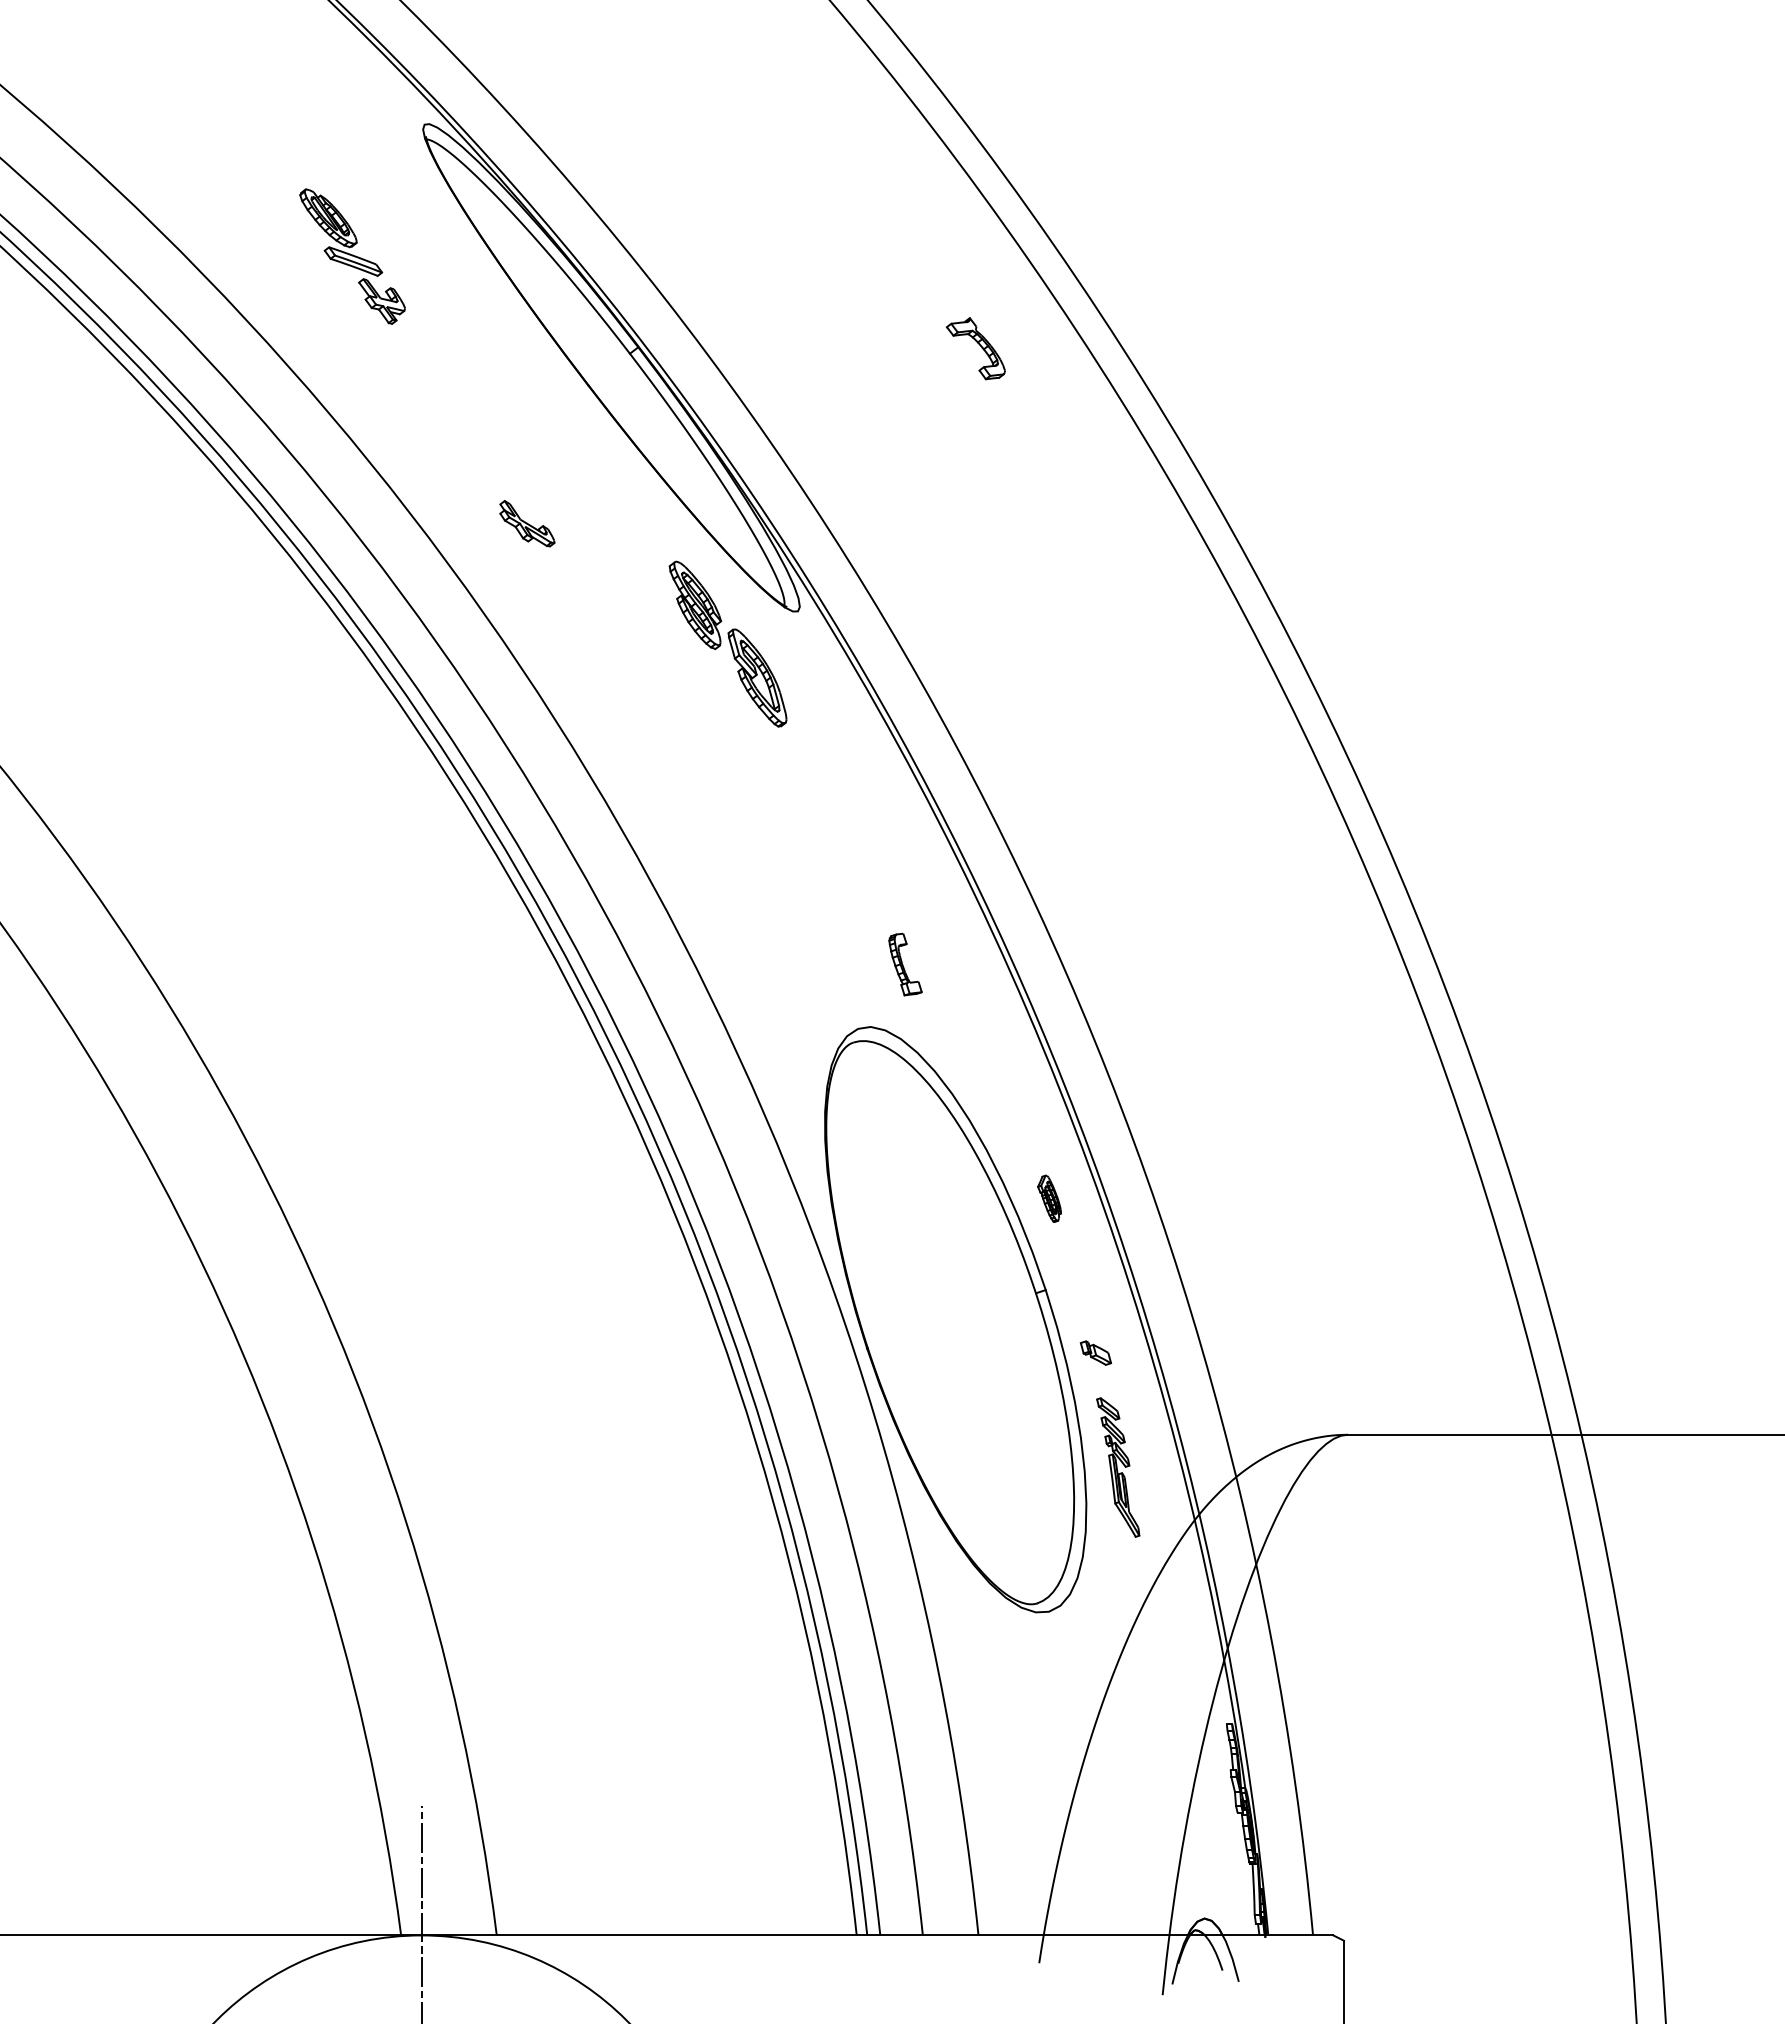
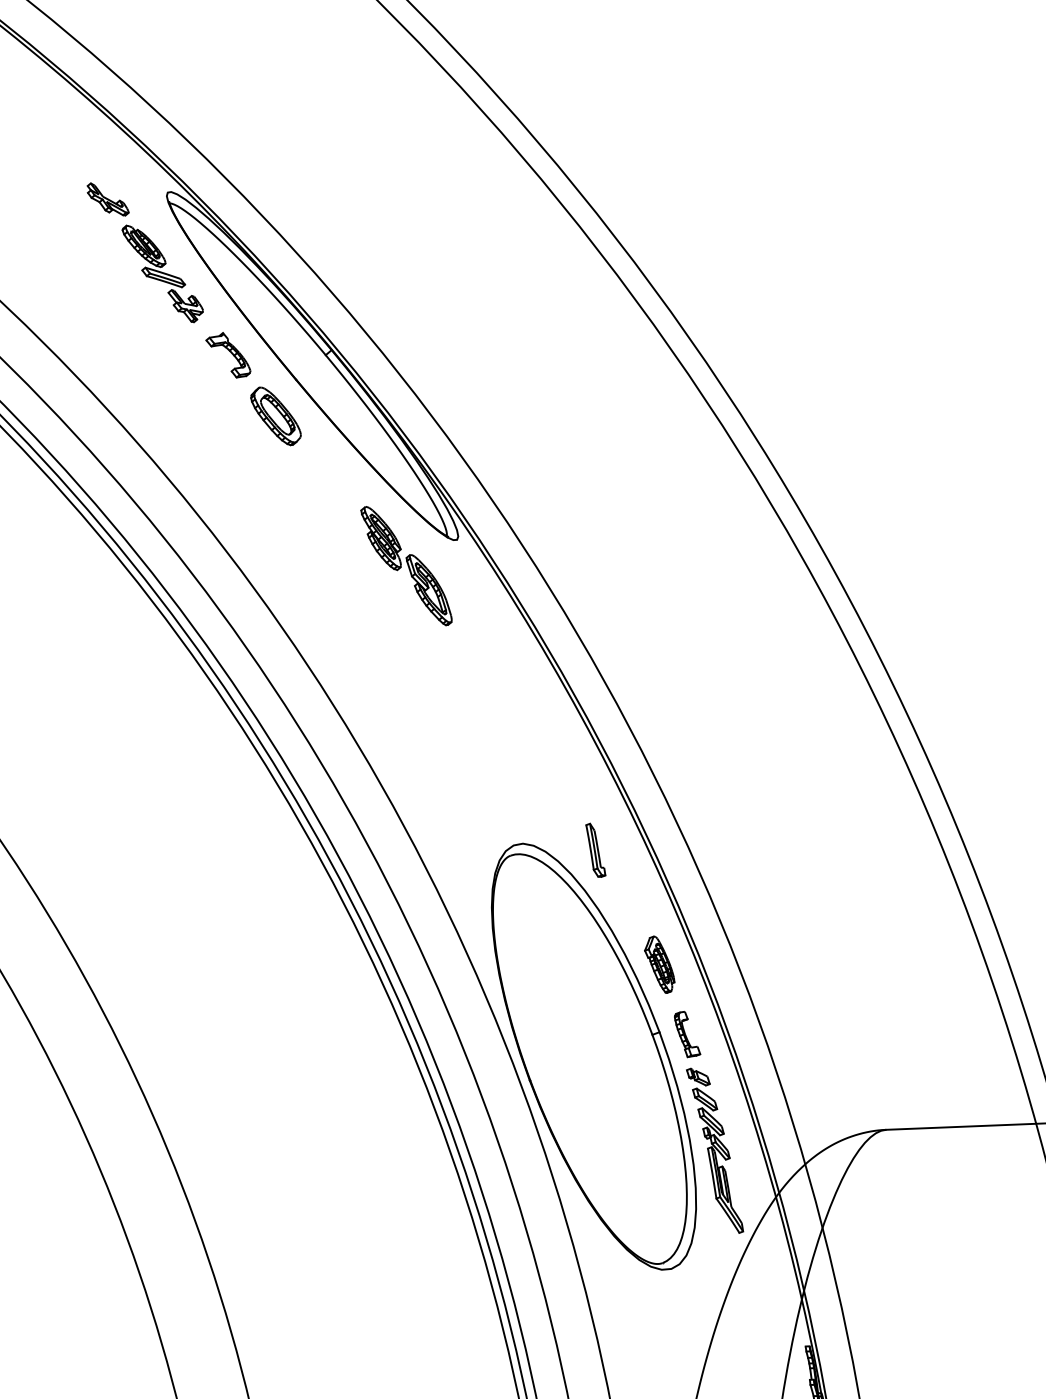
part: (352, 256) -> (162, 273), moved
part: (975, 348) -> (228, 355), moved
part: (558, 433) -> (275, 416), added
part: (527, 523) -> (108, 199), moved
part: (905, 964) -> (687, 1034), moved
part: (968, 1039) -> (595, 850), added
part: (1049, 1198) -> (659, 964), size x1.67
part: (1118, 1467) -> (718, 1160), size x1.43

